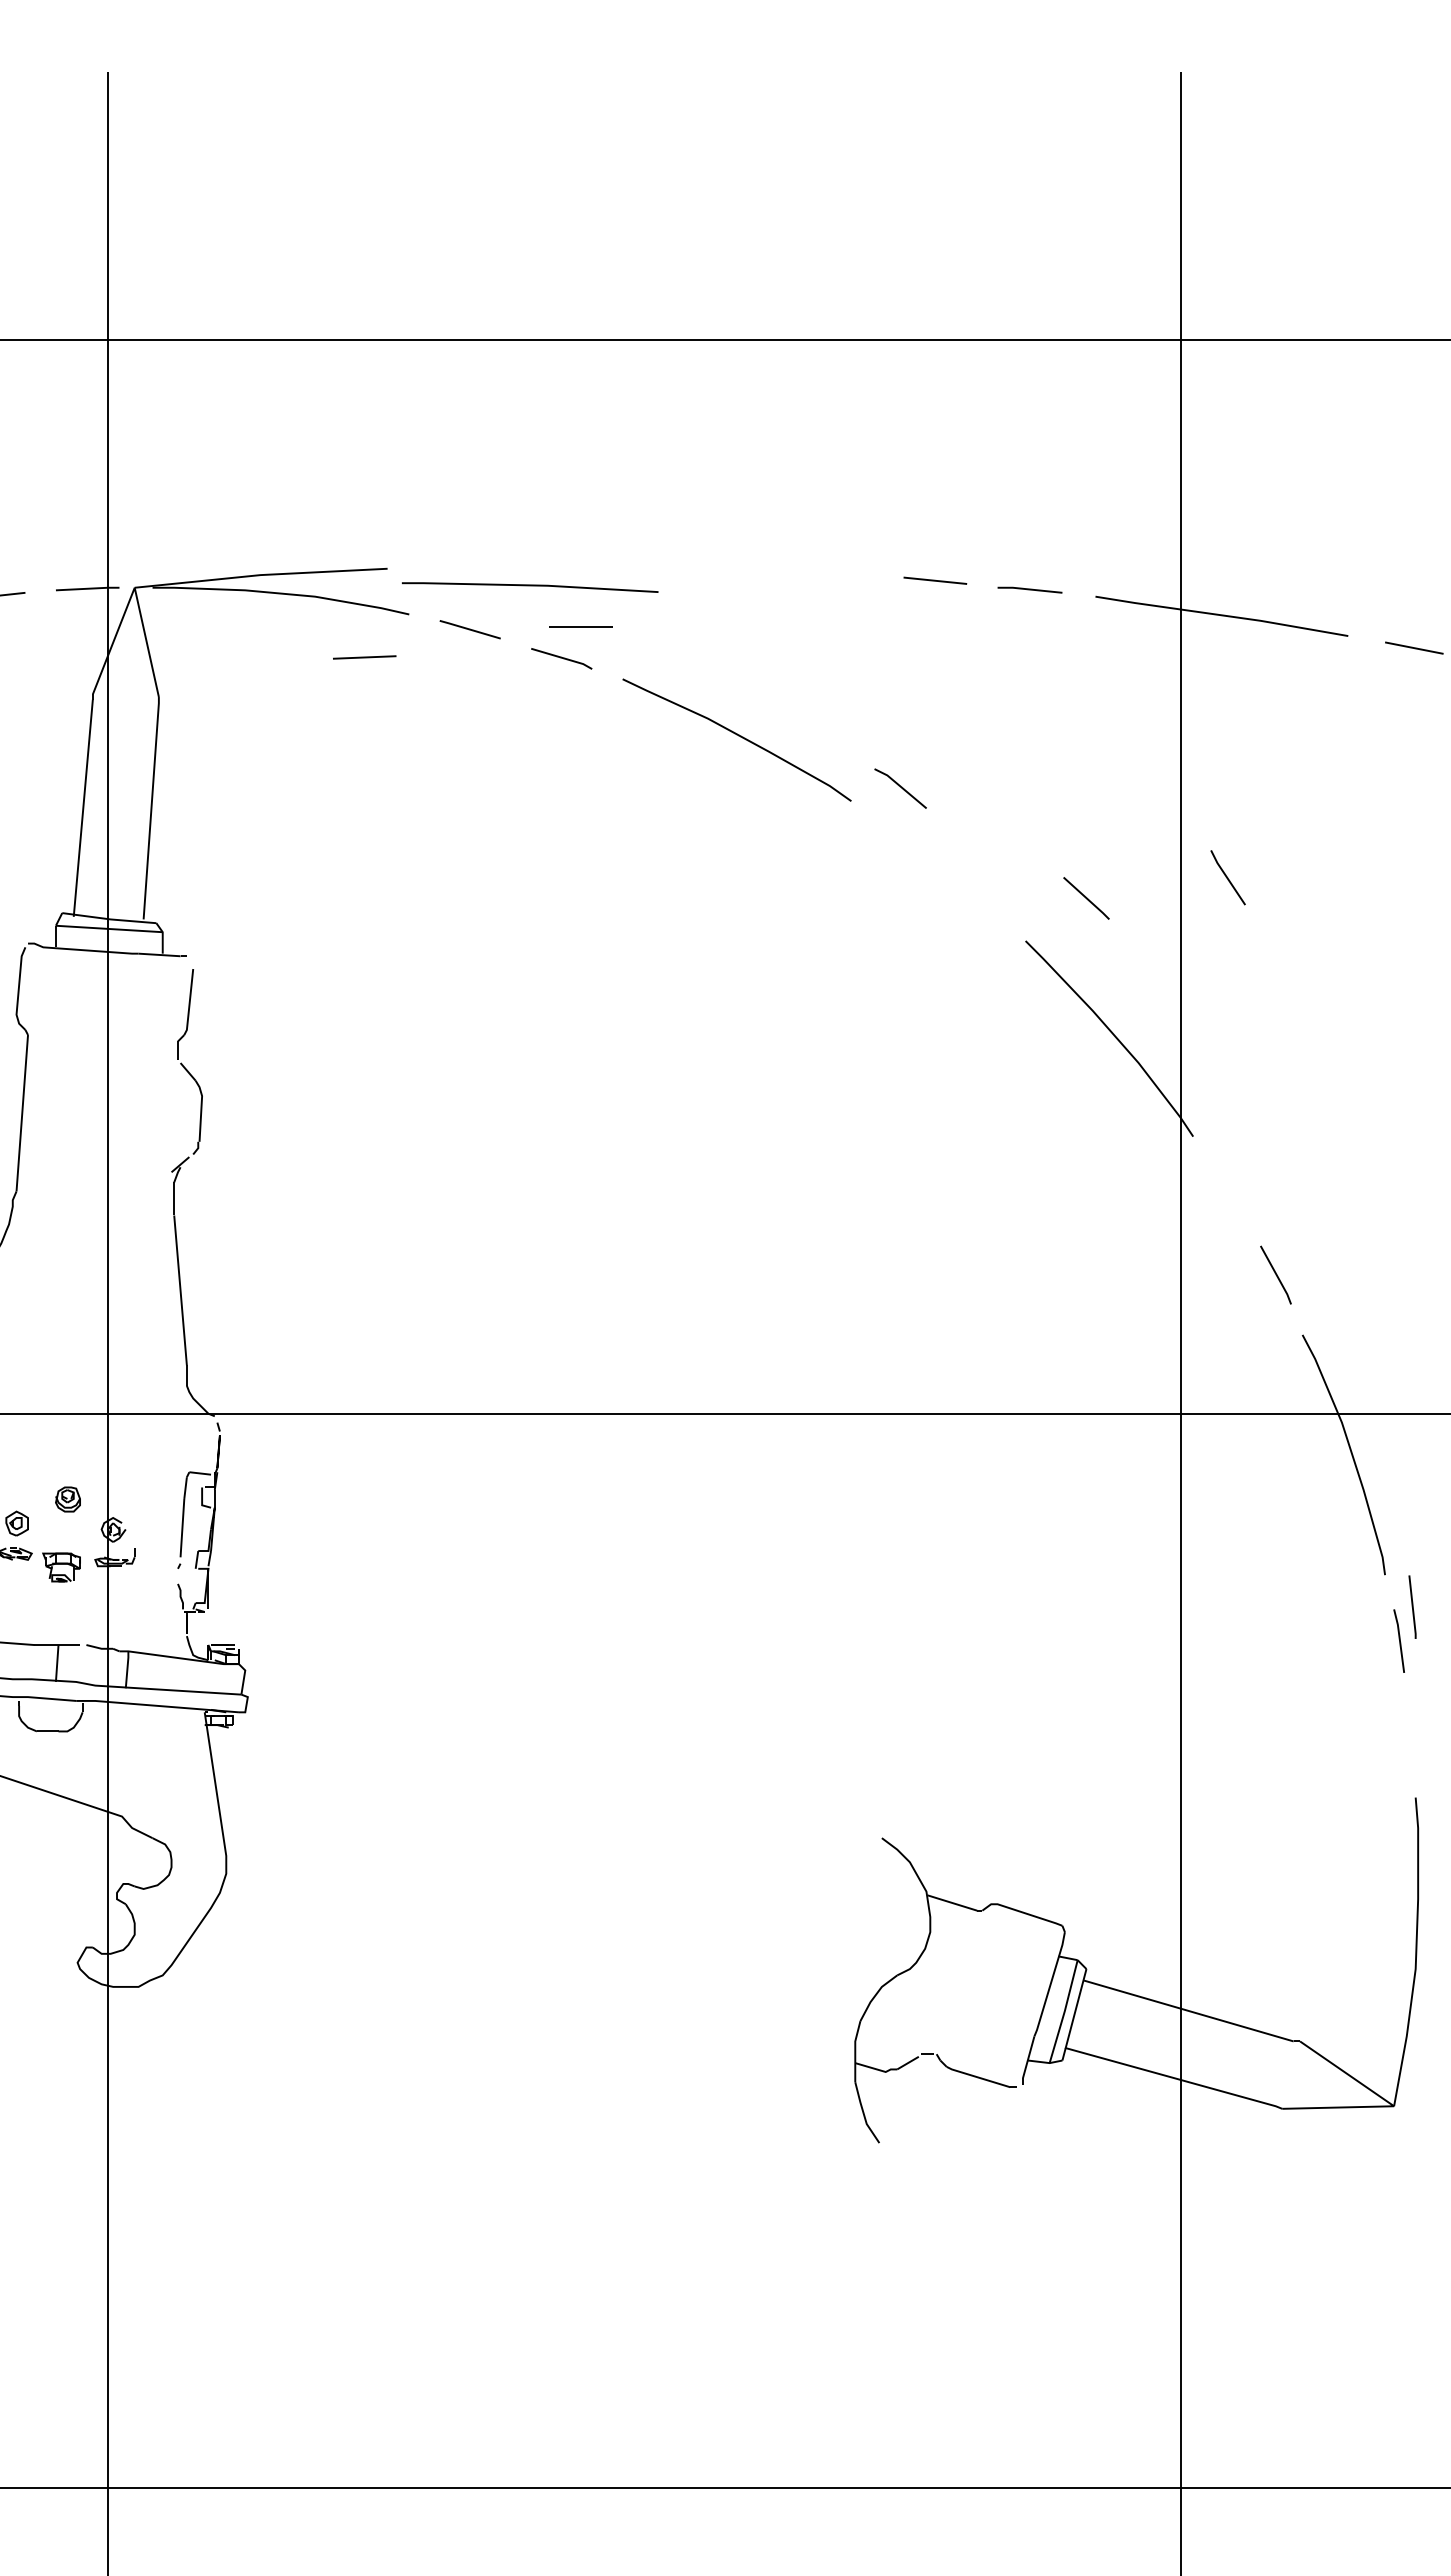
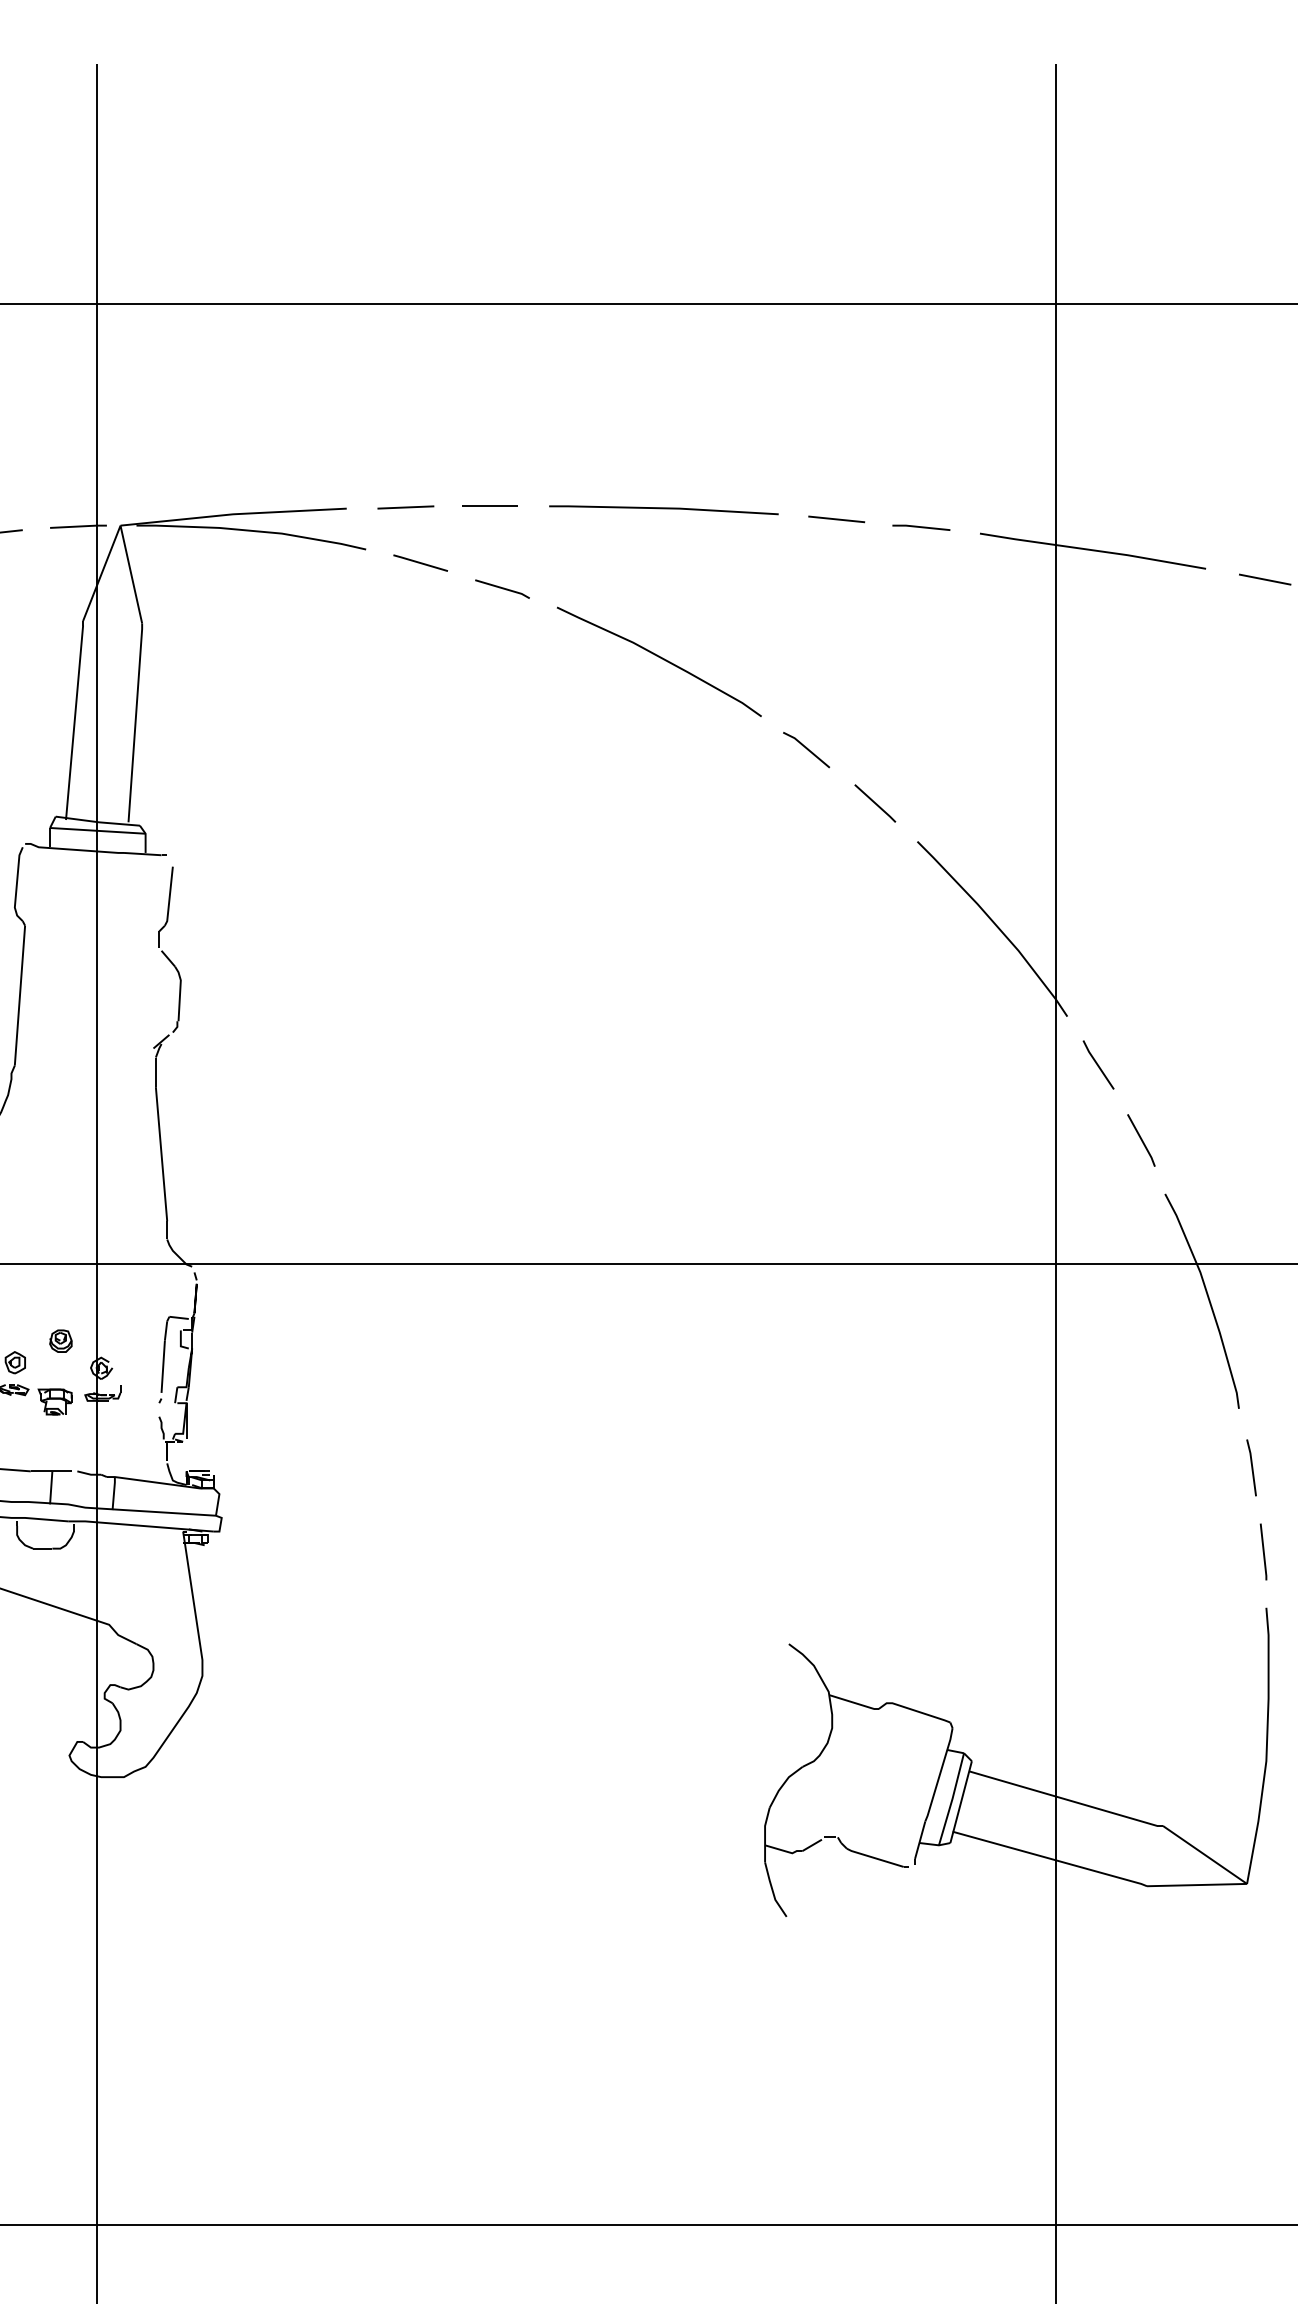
line: (530, 586) -> (664, 509), moved
line: (580, 626) -> (489, 505), moved
line: (364, 657) -> (405, 507), moved
line: (900, 787) -> (806, 749), moved
line: (1227, 877) -> (1098, 1064), moved
line: (1086, 898) -> (875, 803), moved
line: (1412, 1606) -> (1263, 1551), moved

